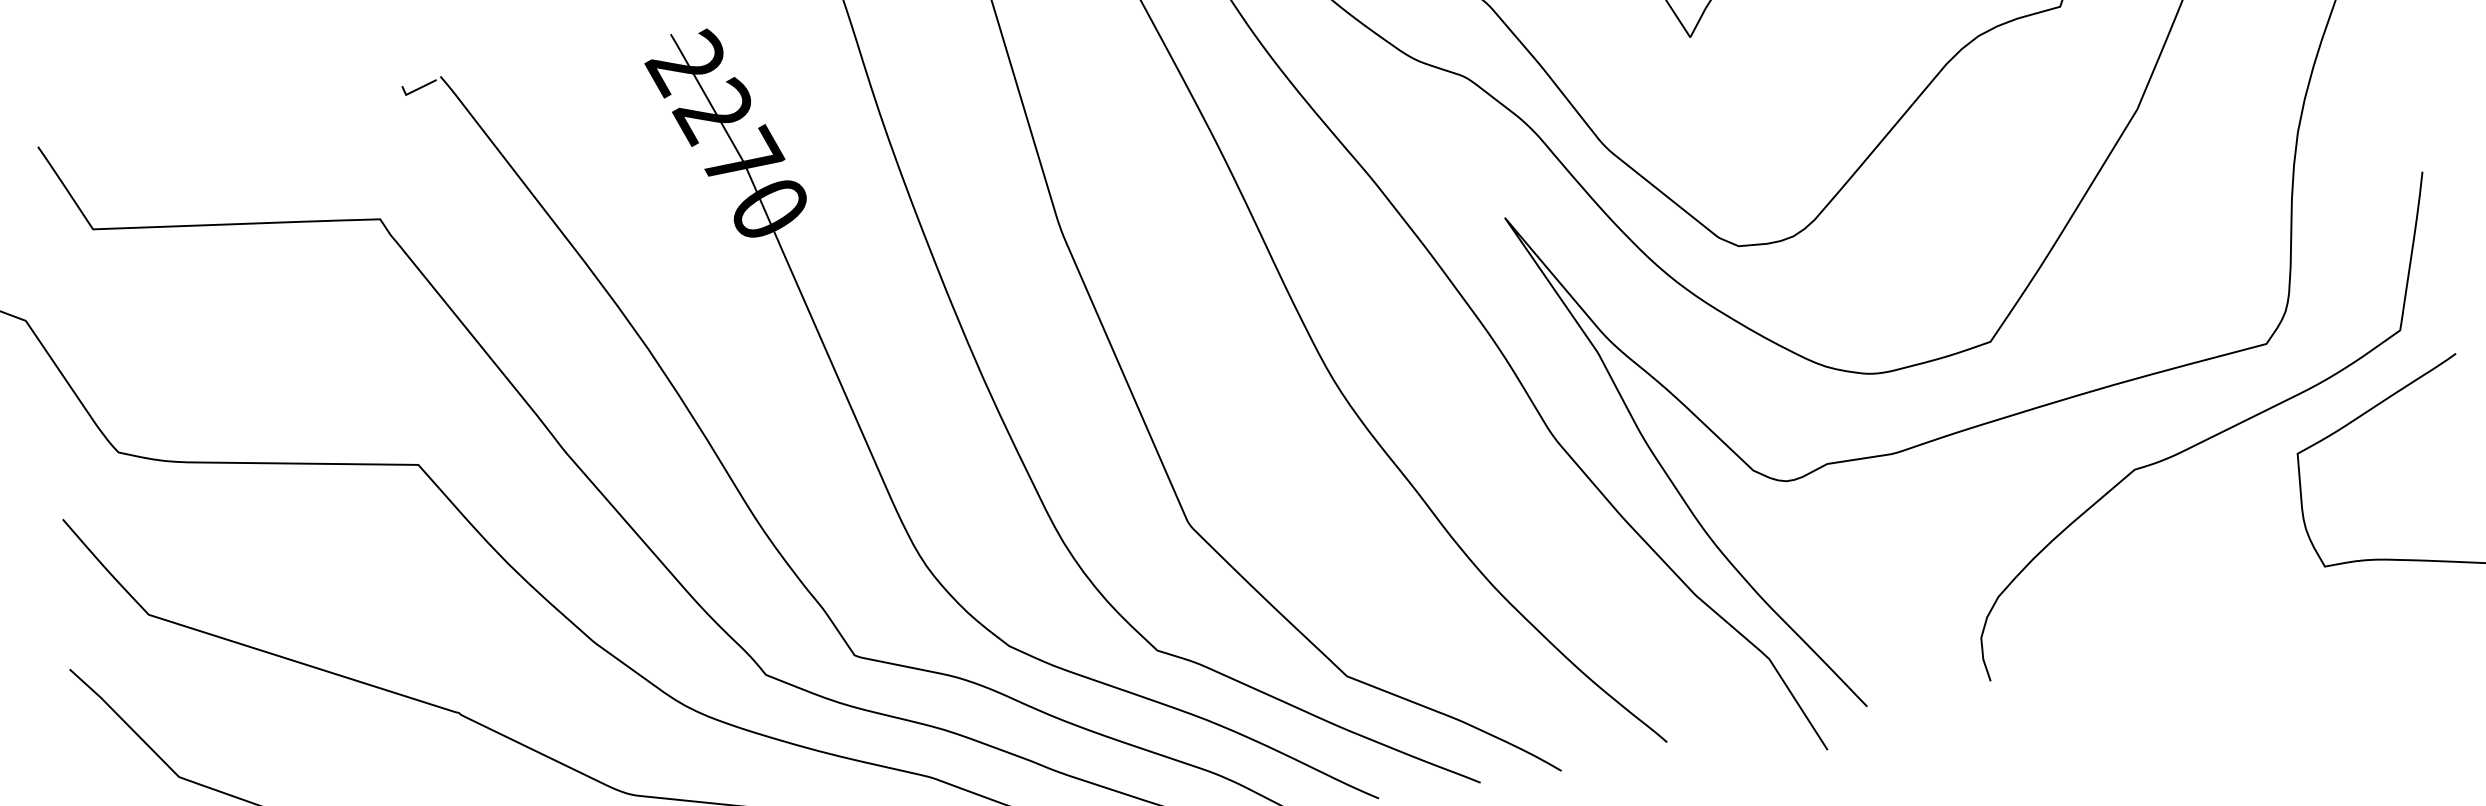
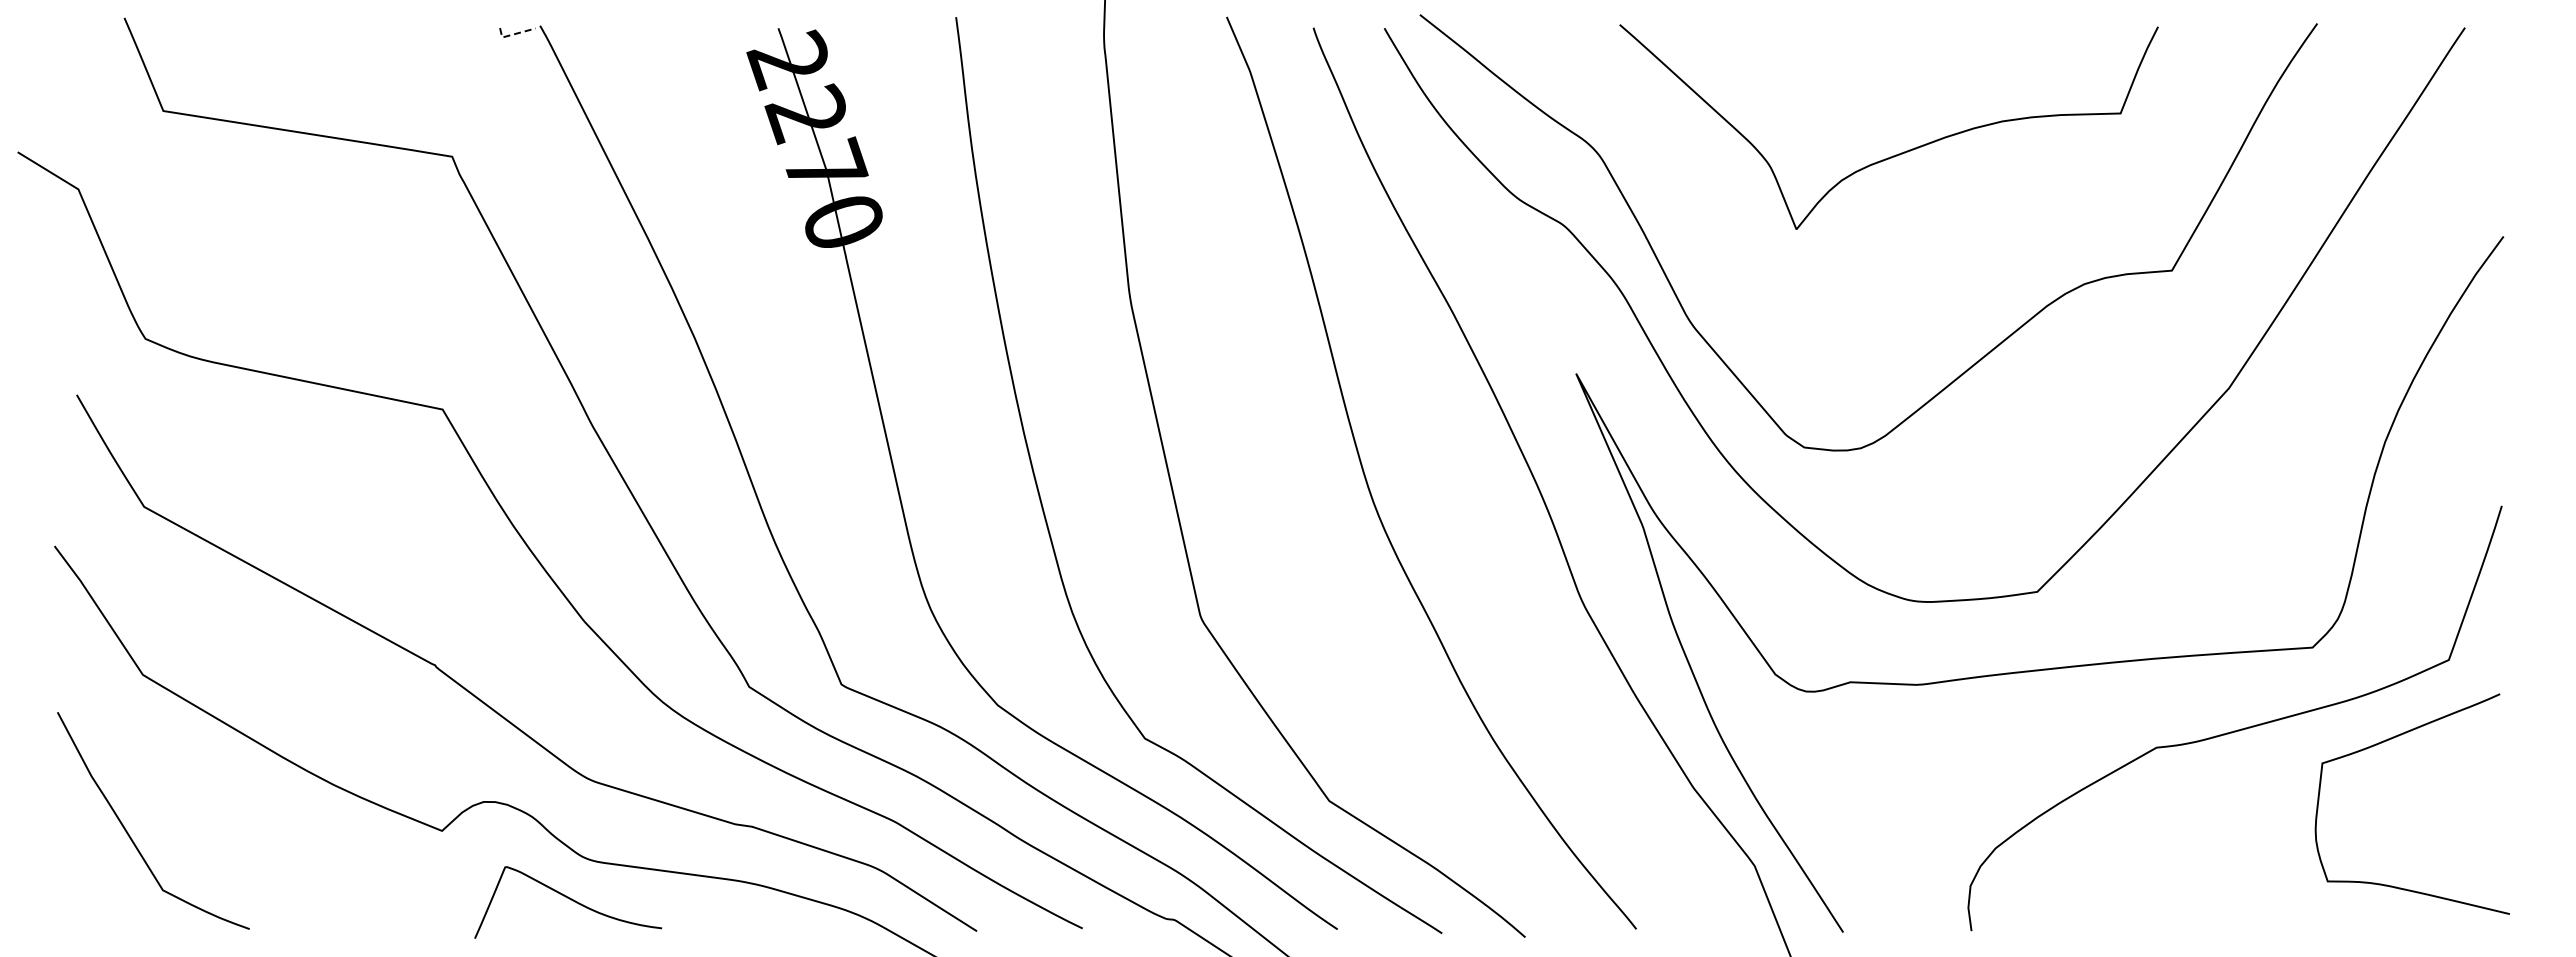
line: (416, 89) -> (513, 34), solid -> dashed

